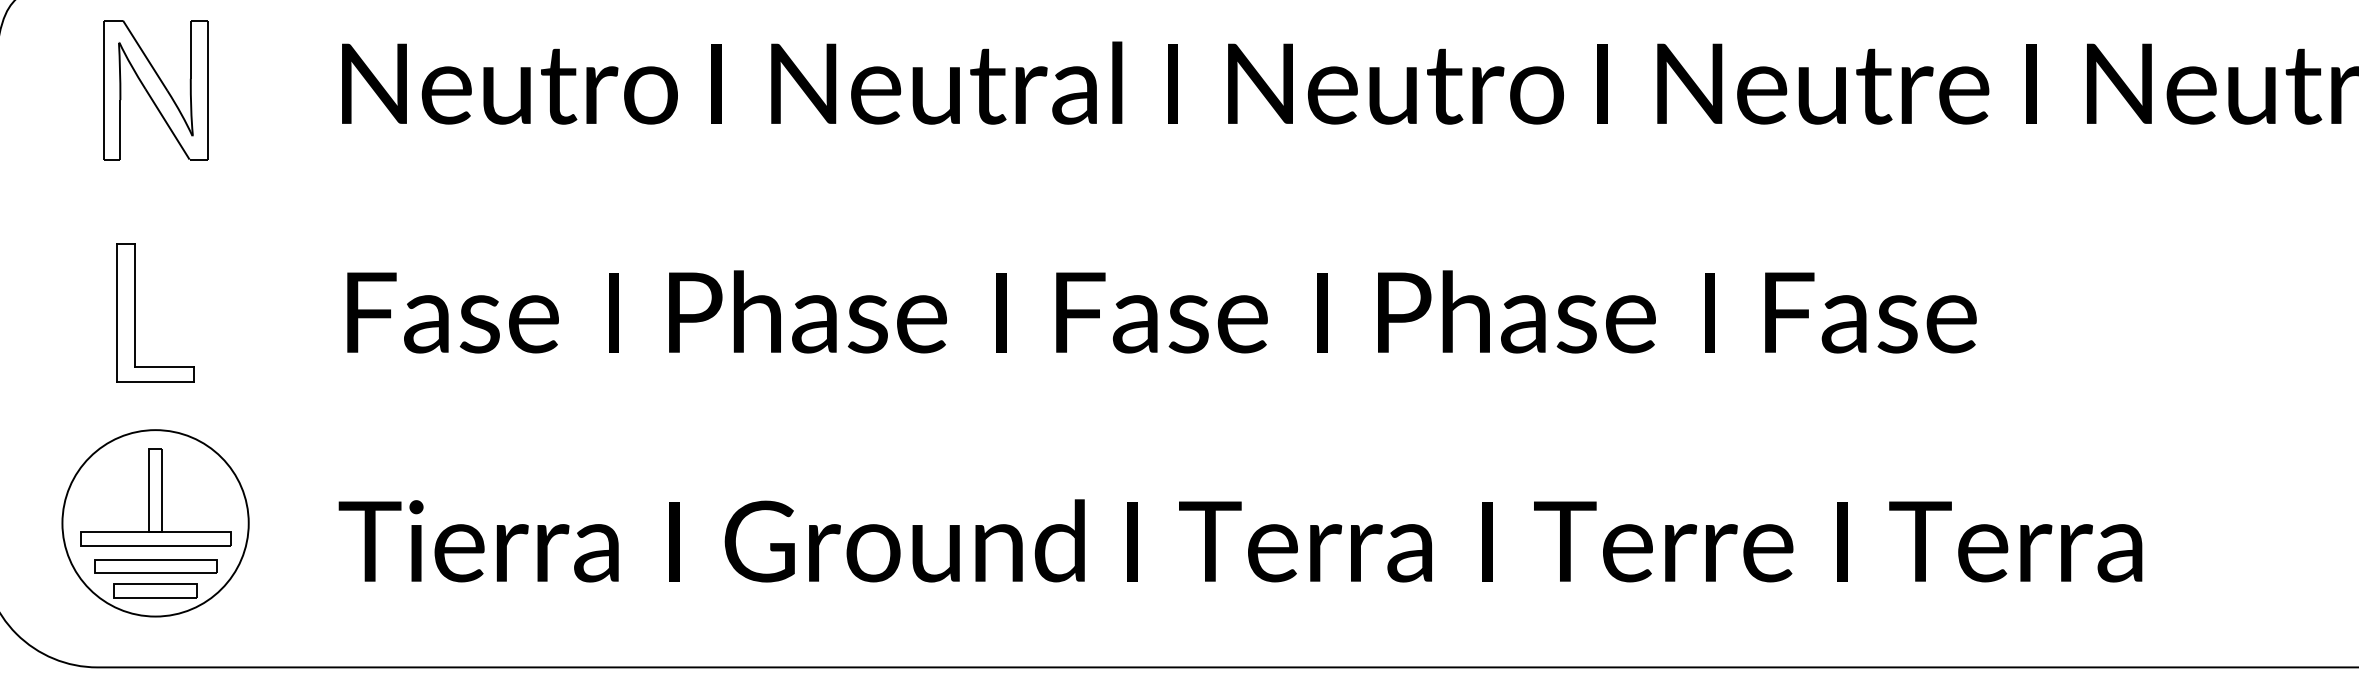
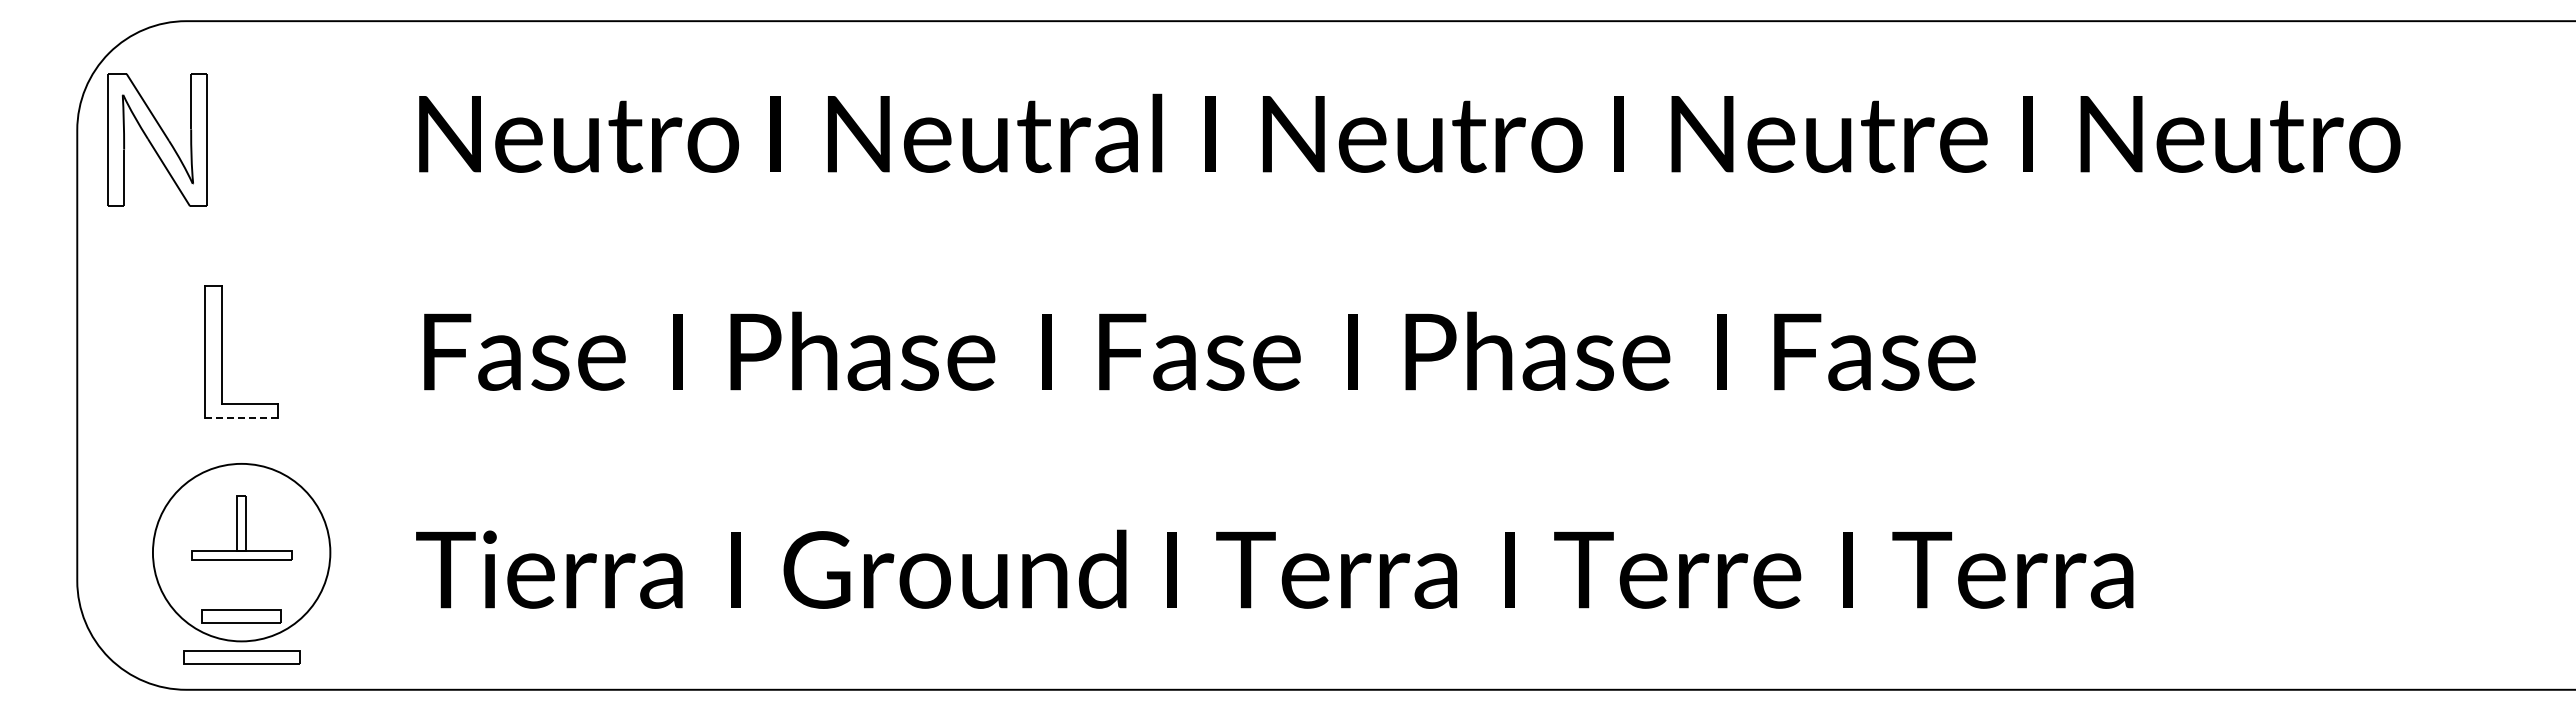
part: (155, 89) -> (157, 139), moved
line: (155, 382) -> (241, 418), solid -> dashed
part: (155, 496) -> (241, 527), size x0.7
part: (155, 566) -> (241, 657), moved

